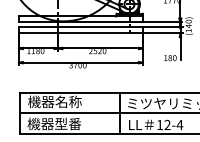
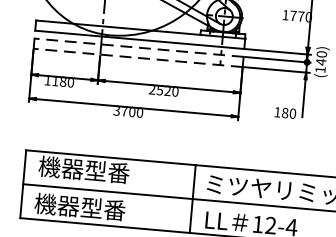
line: (80, 27) -> (138, 48), solid -> dashed
line: (80, 33) -> (137, 58), solid -> dashed
text: (68, 101) -> (107, 171), 機器名称 -> 機器型番

